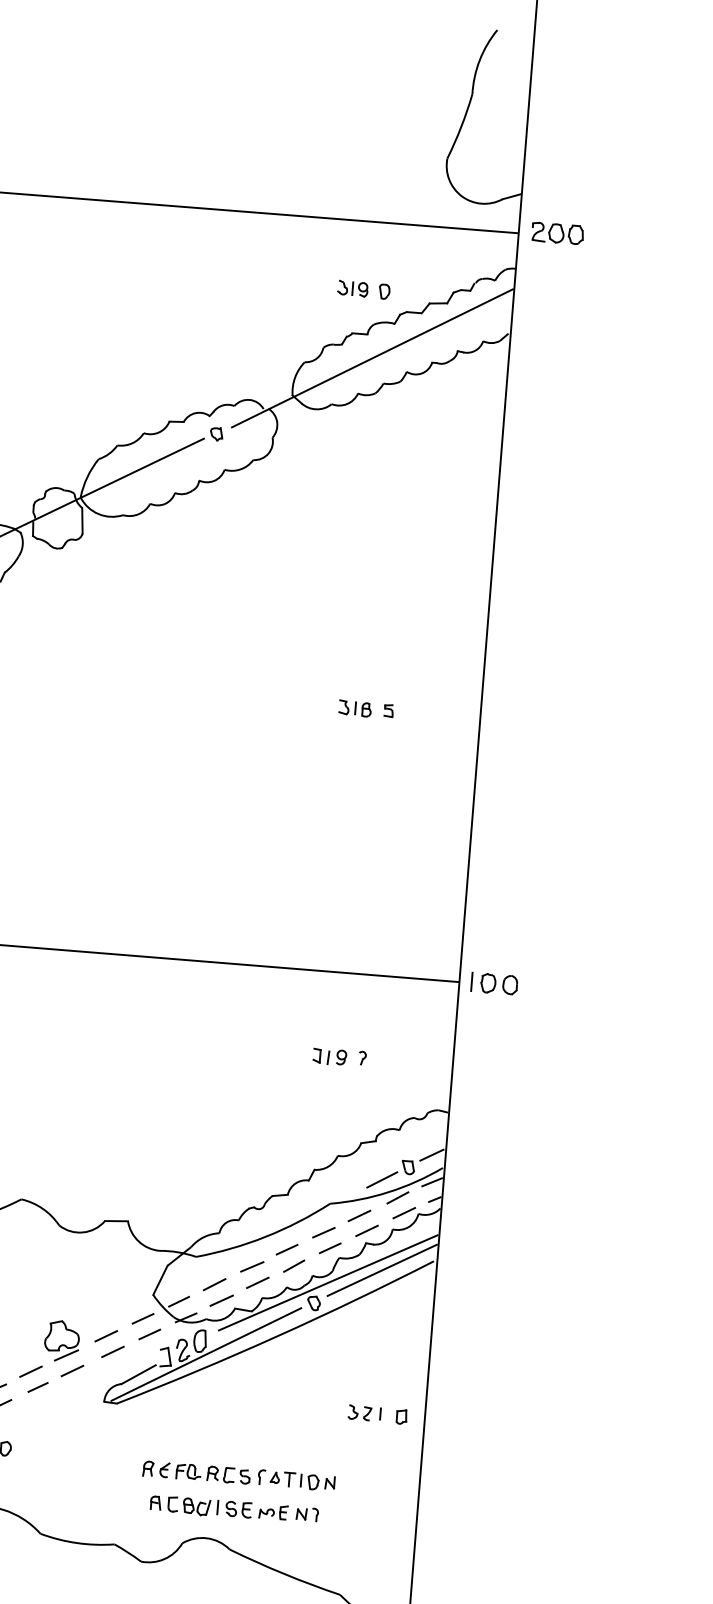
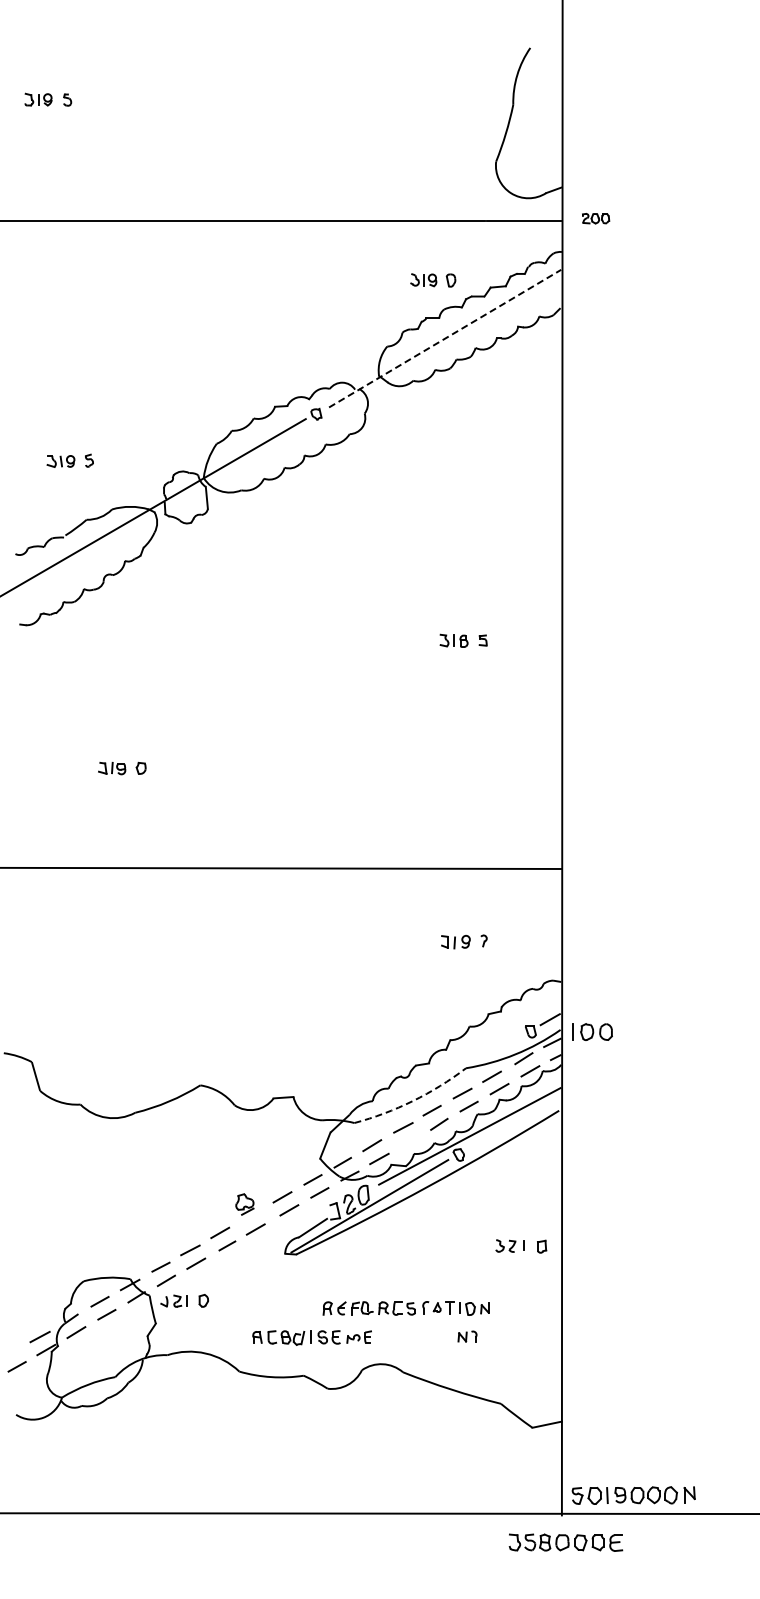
part: (557, 233) -> (595, 218), size x0.6
line: (372, 358) -> (445, 338), solid -> dashed
part: (494, 983) -> (592, 1031), moved
line: (381, 1178) -> (508, 1043), removed
arc: (265, 1237) -> (412, 1101), solid -> dashed
line: (382, 1269) -> (515, 1121), removed
line: (258, 1283) -> (409, 1141), removed
part: (61, 1341) -> (244, 1204), size x0.6
part: (218, 1508) -> (311, 1337), moved

